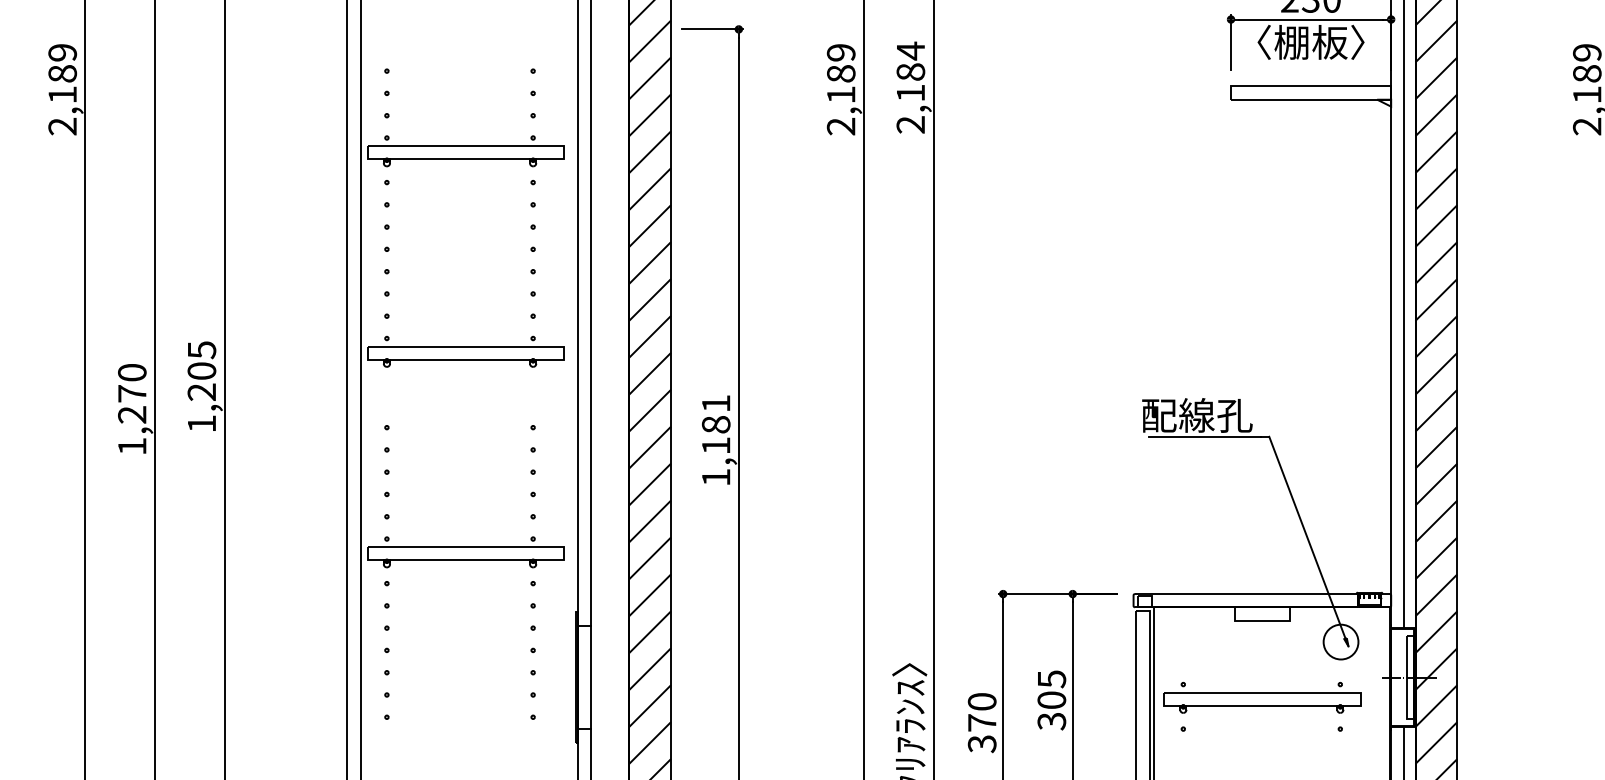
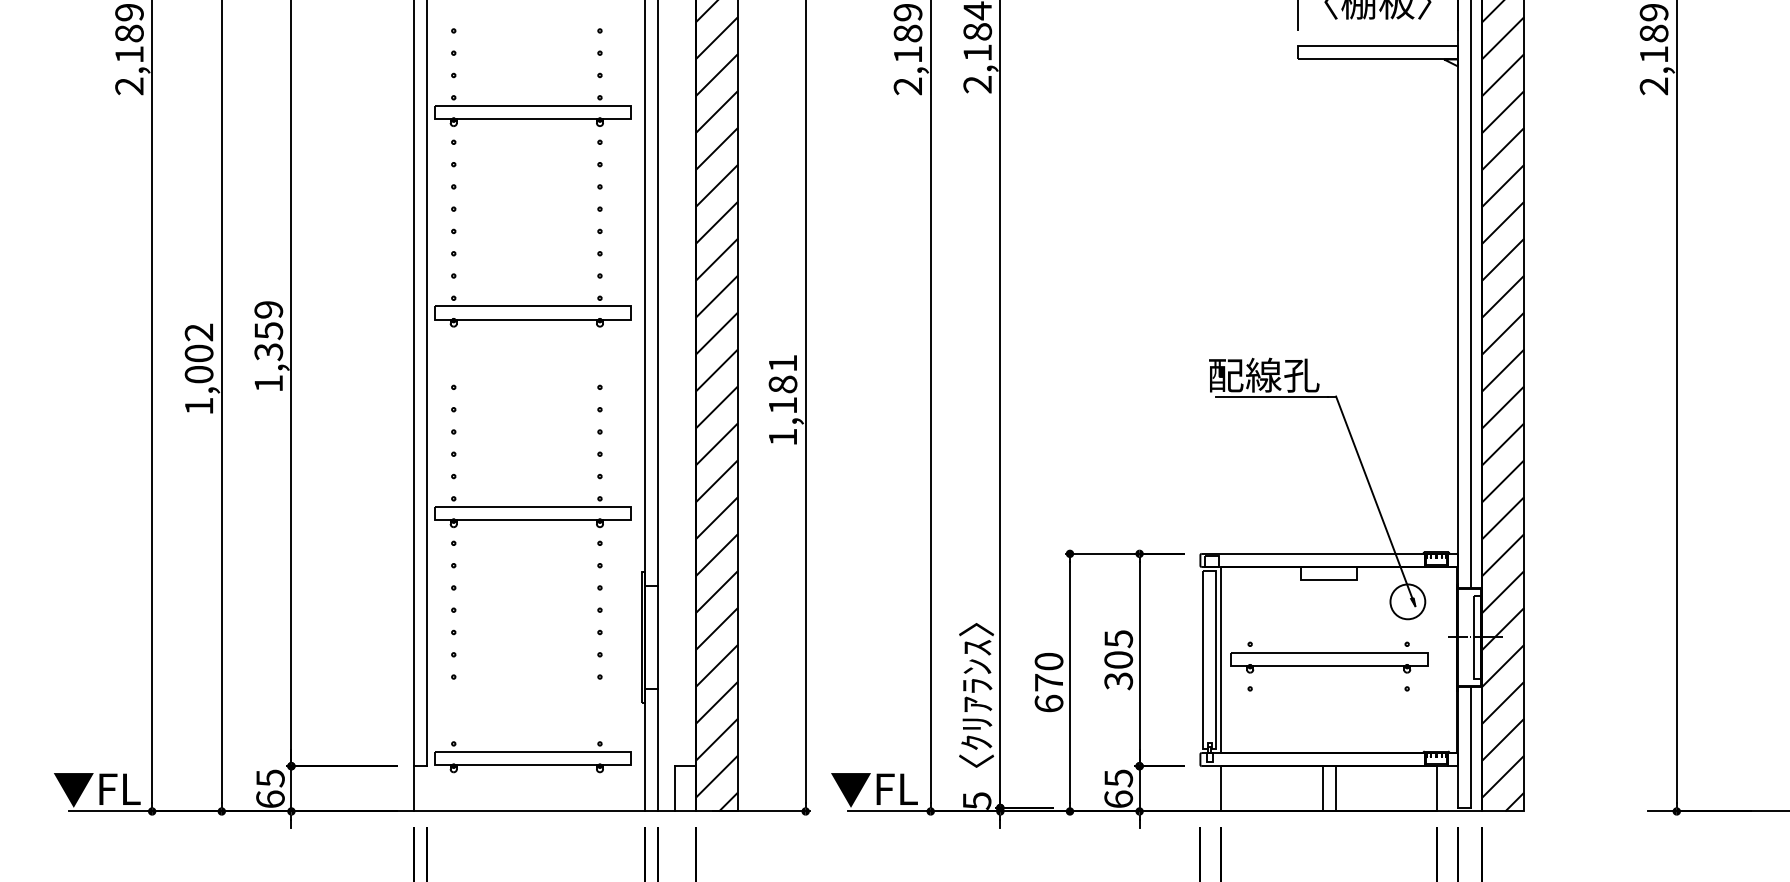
text: (201, 371) -> (268, 331), 1,205 -> 1,359
text: (131, 393) -> (198, 353), 1,270 -> 1,002
text: (981, 743) -> (1048, 703), 370 -> 670

